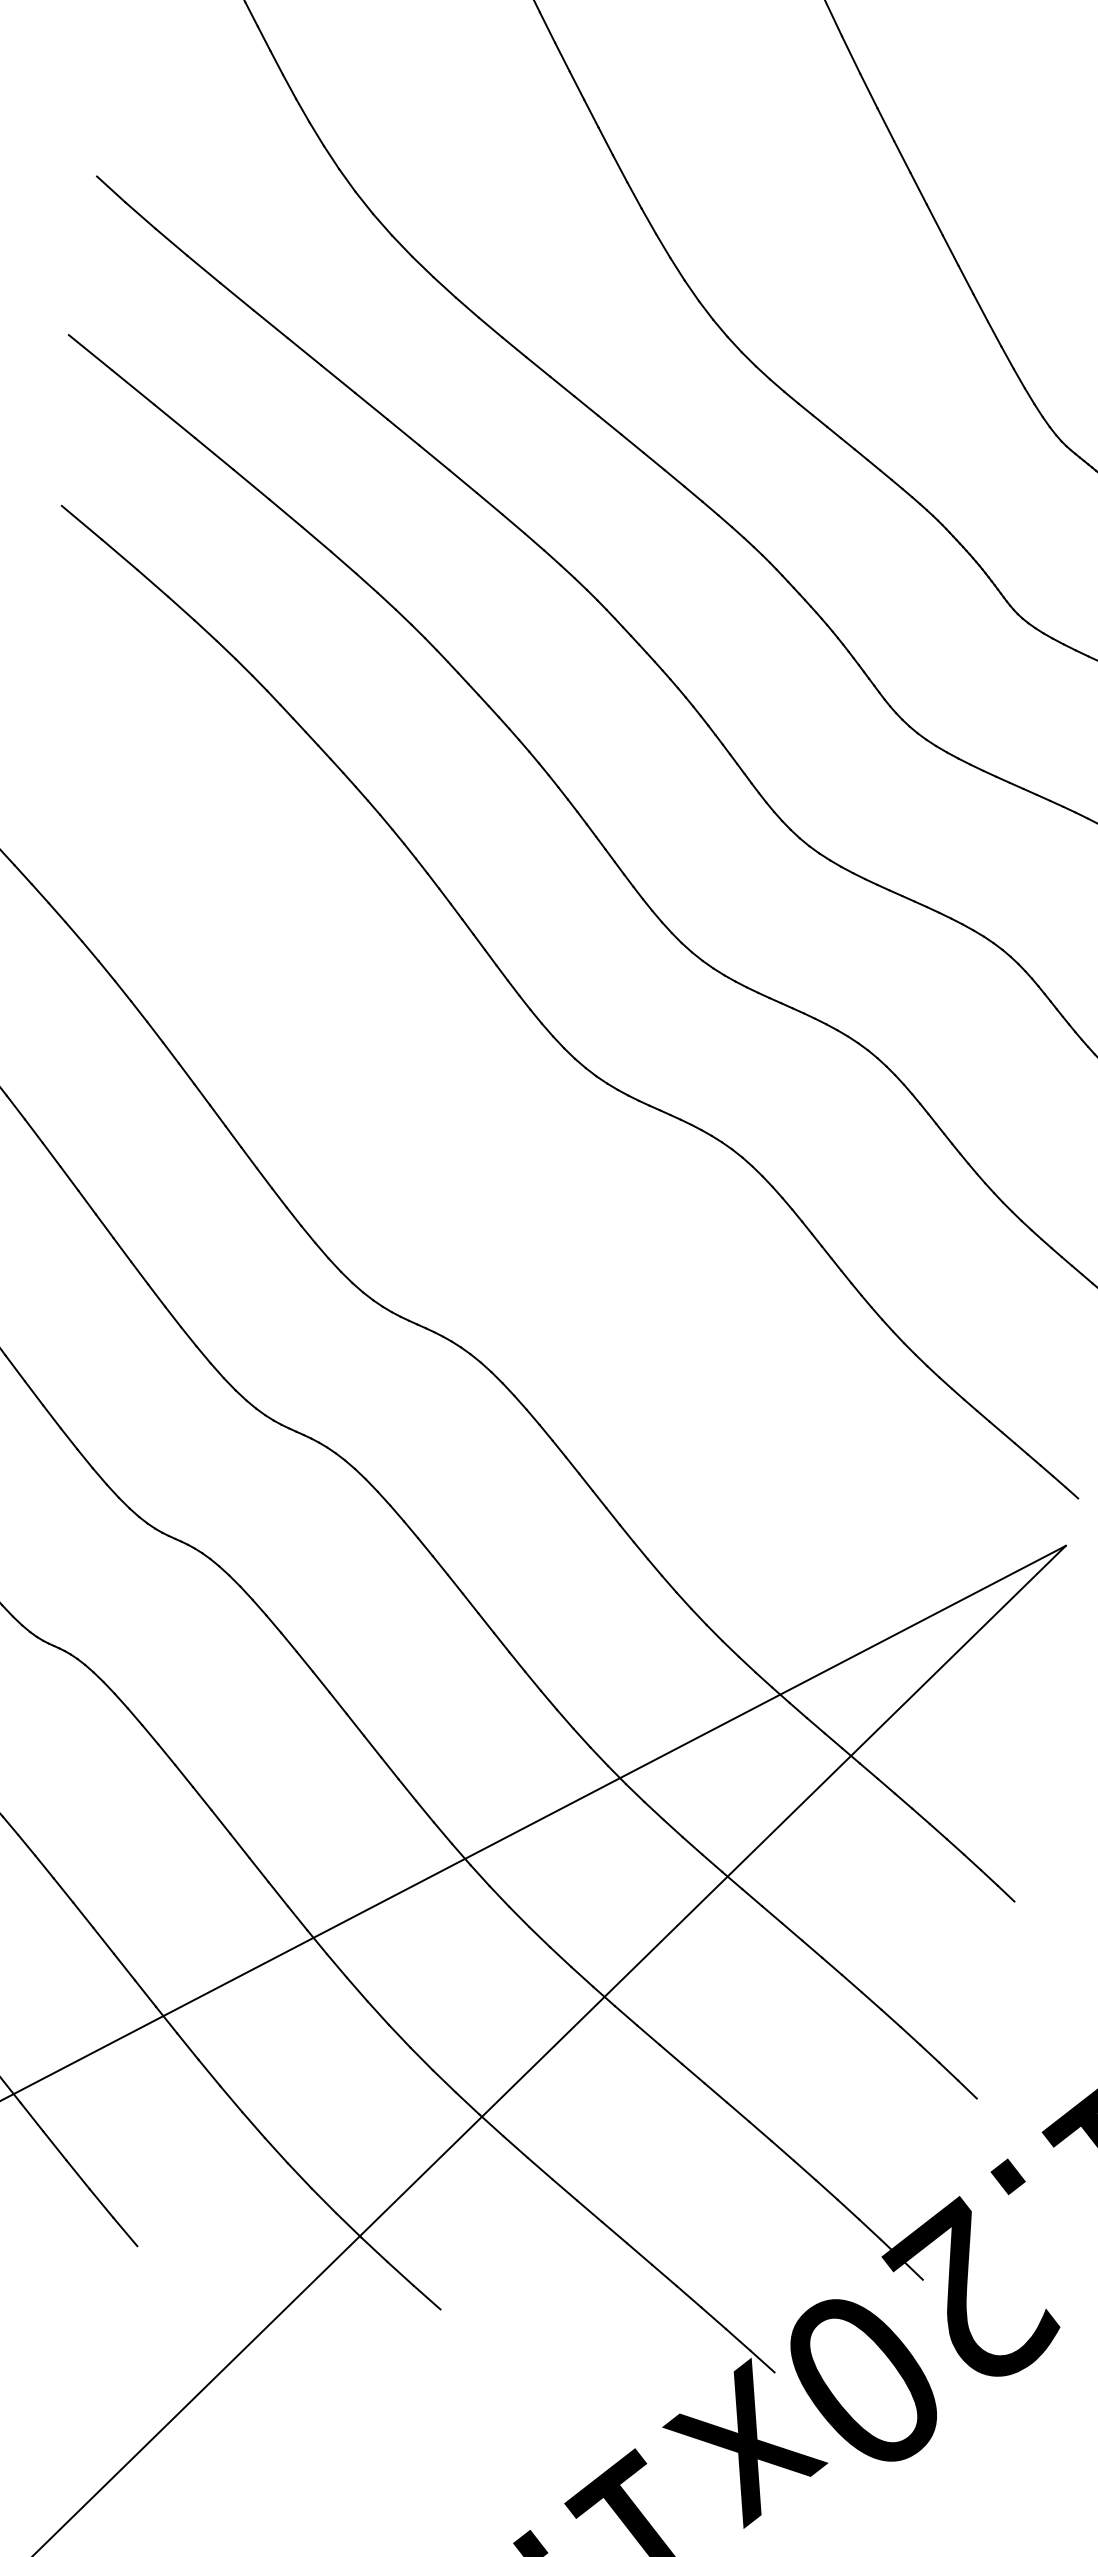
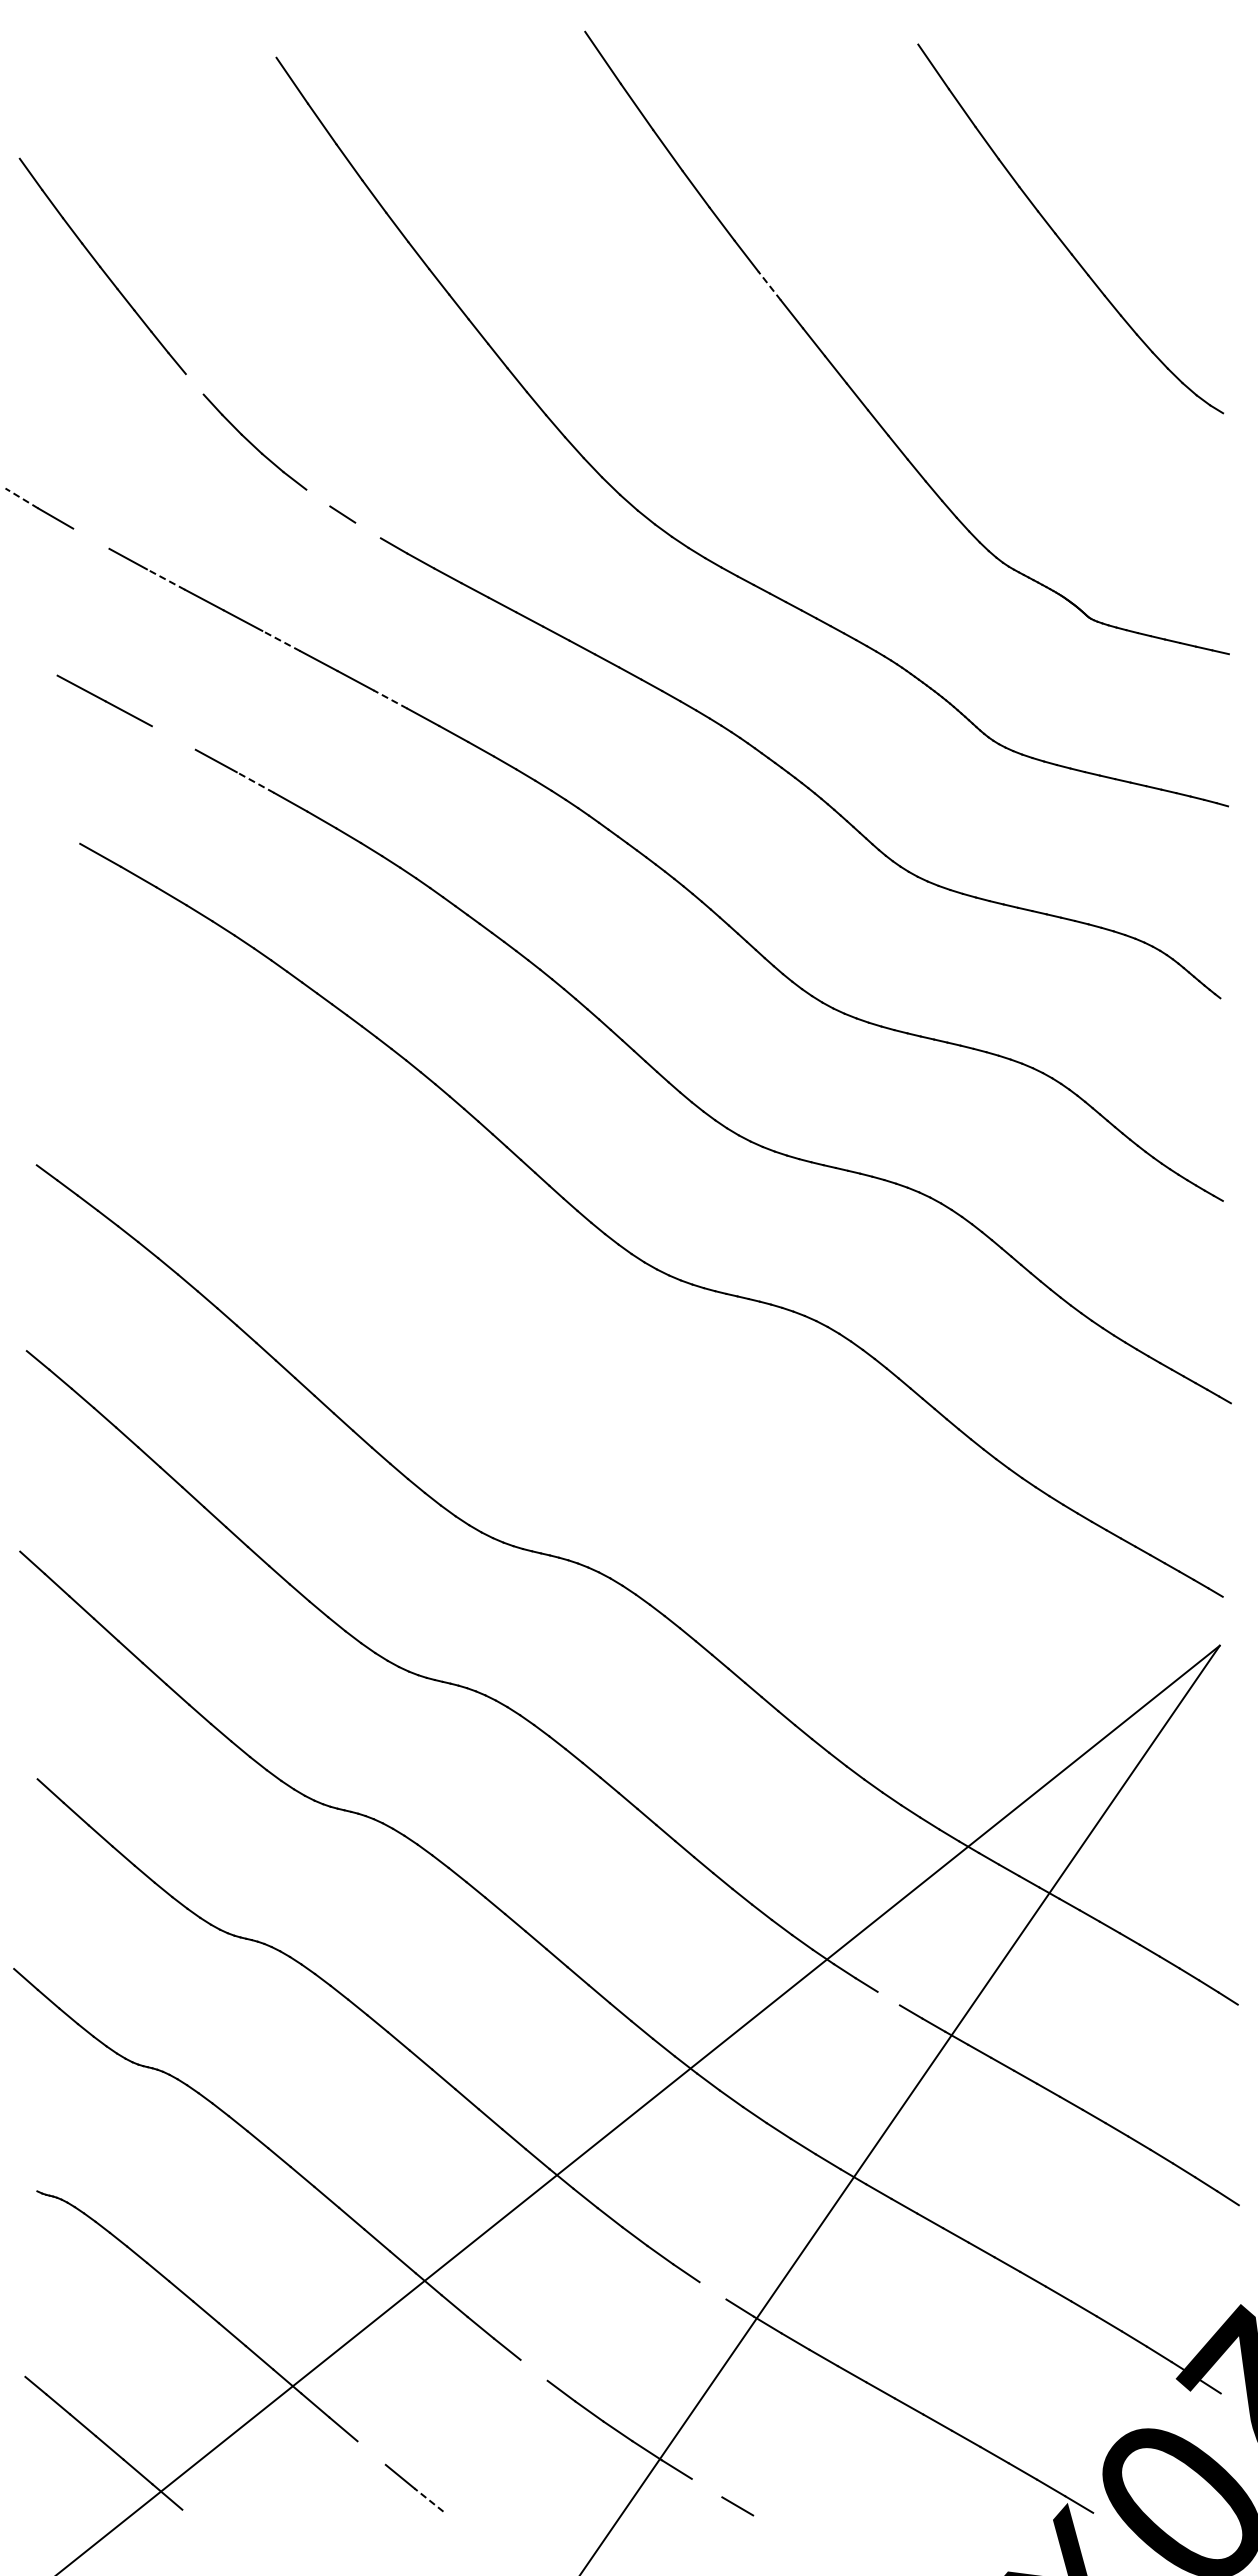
line: (302, 110) -> (194, 384), removed
line: (885, 124) -> (769, 285), solid -> dashed
line: (110, 189) -> (21, 498), solid -> dashed
line: (171, 242) -> (91, 538), removed
line: (402, 245) -> (318, 497), removed
line: (444, 287) -> (367, 530), removed
line: (237, 296) -> (166, 579), solid -> dashed
line: (90, 352) -> (32, 662), removed
line: (338, 379) -> (281, 641), solid -> dashed
line: (213, 453) -> (173, 737), removed
line: (434, 457) -> (390, 699), solid -> dashed
line: (285, 513) -> (255, 782), solid -> dashed
line: (82, 522) -> (57, 830), removed
line: (672, 1828) -> (888, 1998), removed
line: (443, 2080) -> (712, 2290), removed
line: (253, 2123) -> (533, 2369), removed
line: (78, 2174) -> (371, 2452), removed
line: (124, 2232) -> (428, 2500), solid -> dashed
line: (400, 2273) -> (706, 2487), removed

